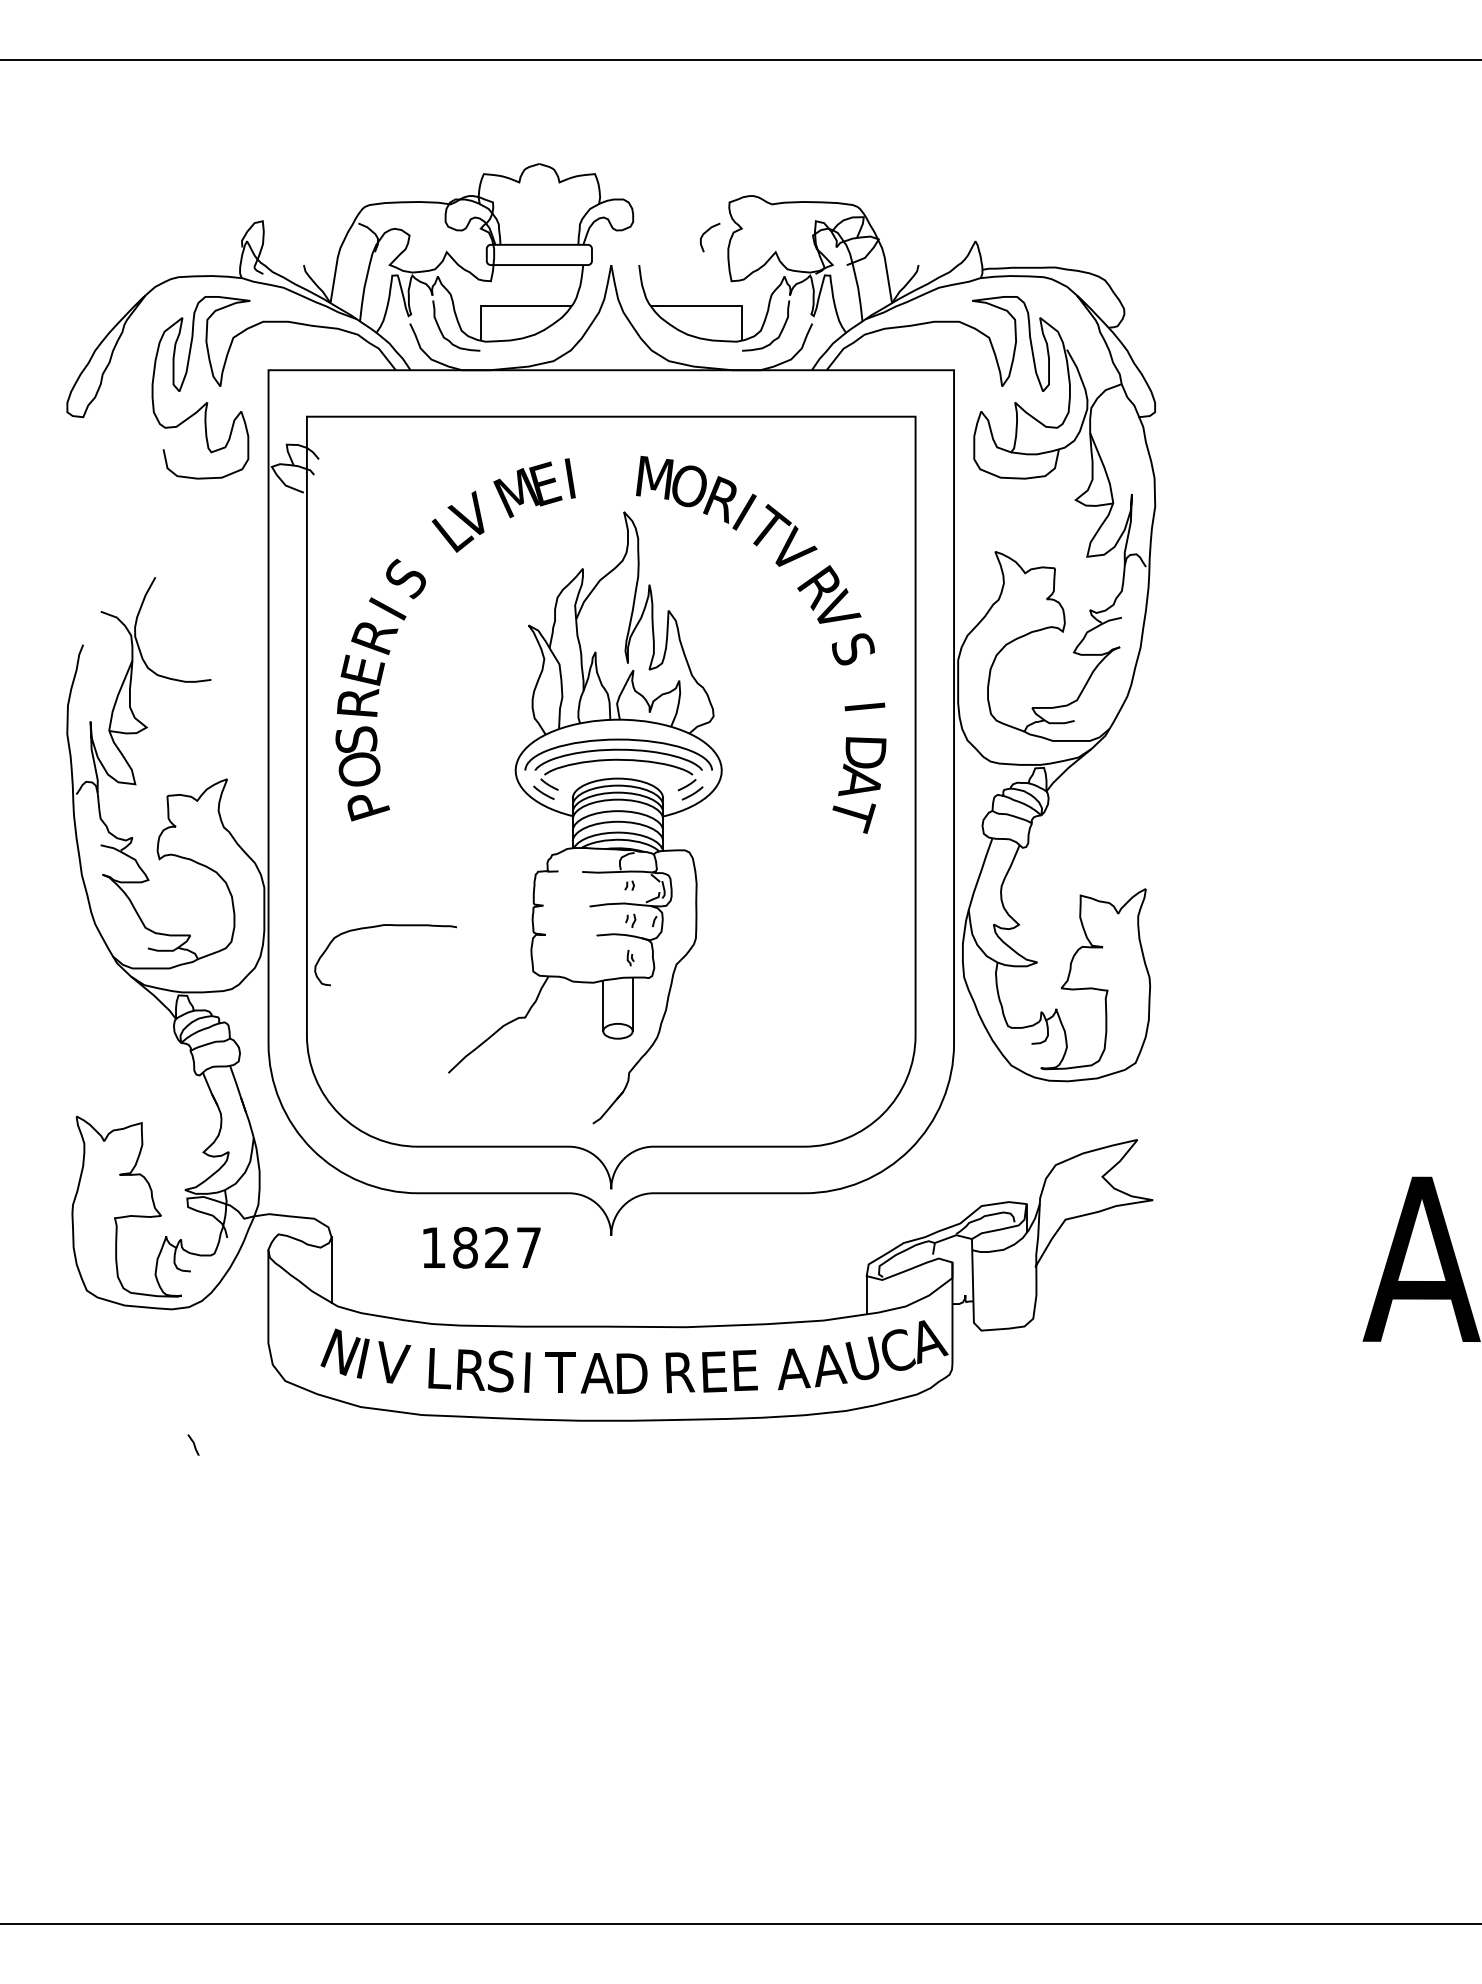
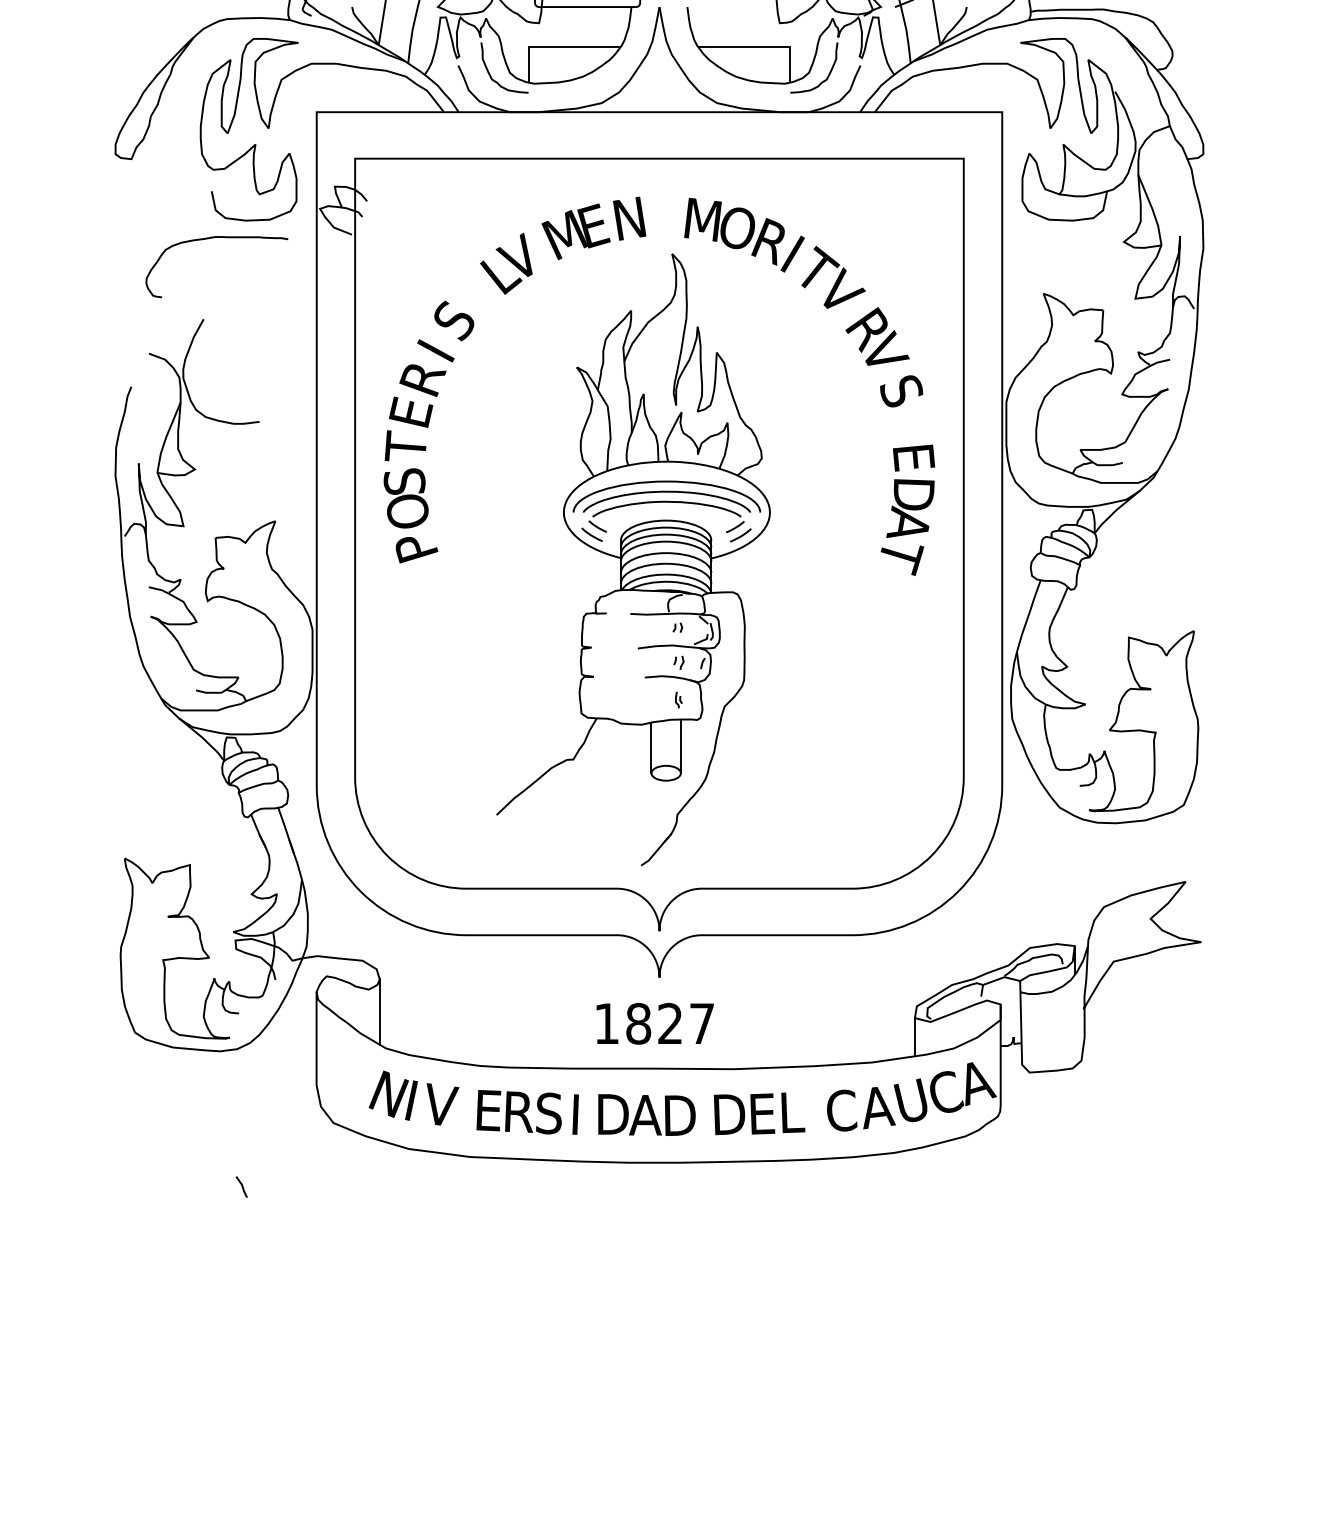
text: (583, 475) -> (631, 217), I -> N
text: (357, 703) -> (405, 445), R -> T
text: (865, 718) -> (913, 460), I -> E
curve: (377, 927) -> (208, 239), moved
text: (481, 1247) -> (654, 1023), moved
text: (443, 1368) -> (491, 1110), L -> E
text: (794, 1368) -> (842, 1110), A -> C
text: (747, 1370) -> (795, 1112), E -> L
text: (562, 1372) -> (610, 1114), T -> D
text: (683, 1372) -> (731, 1114), R -> D

